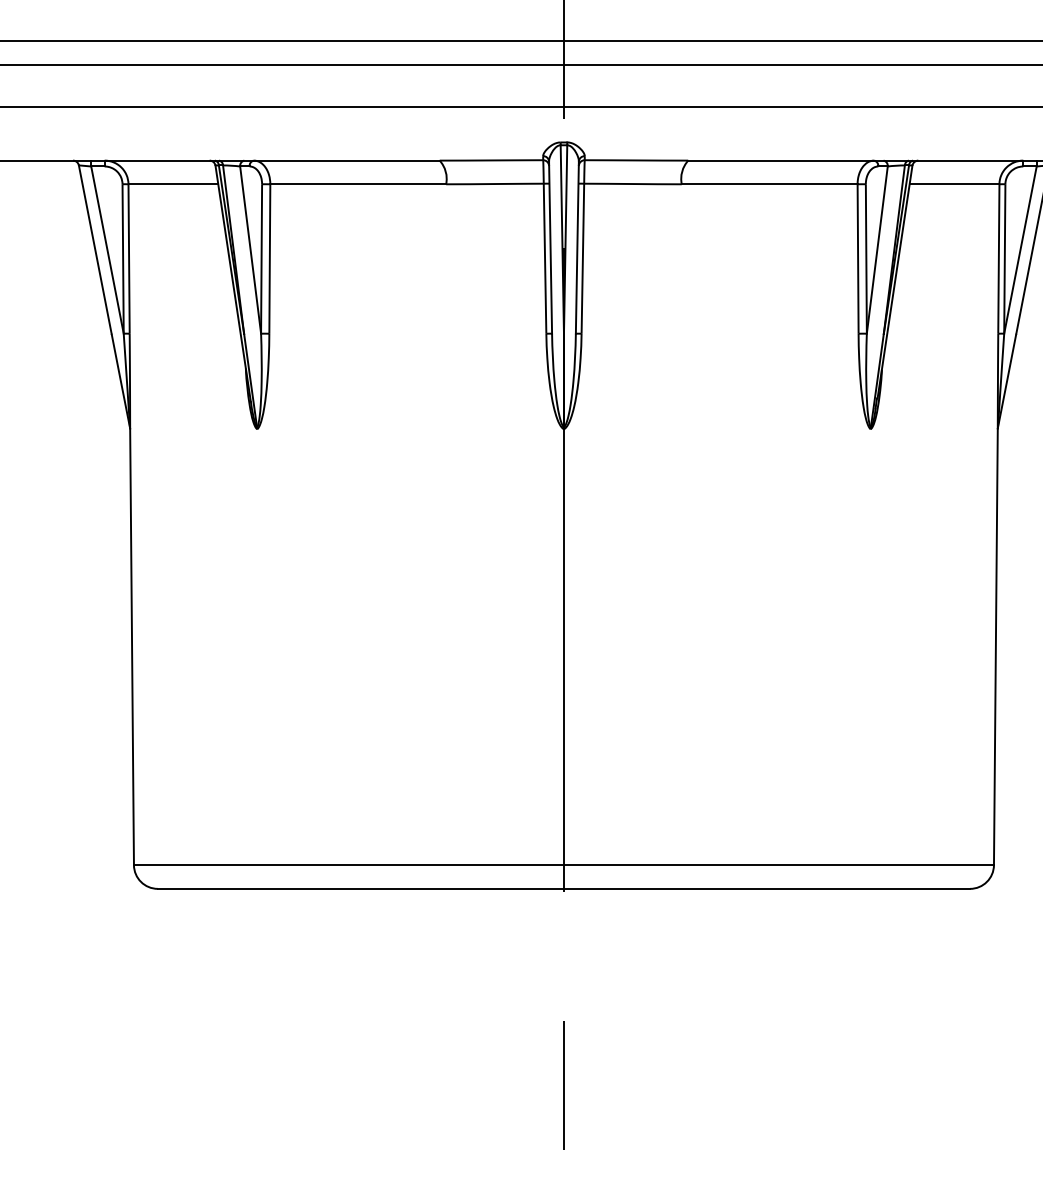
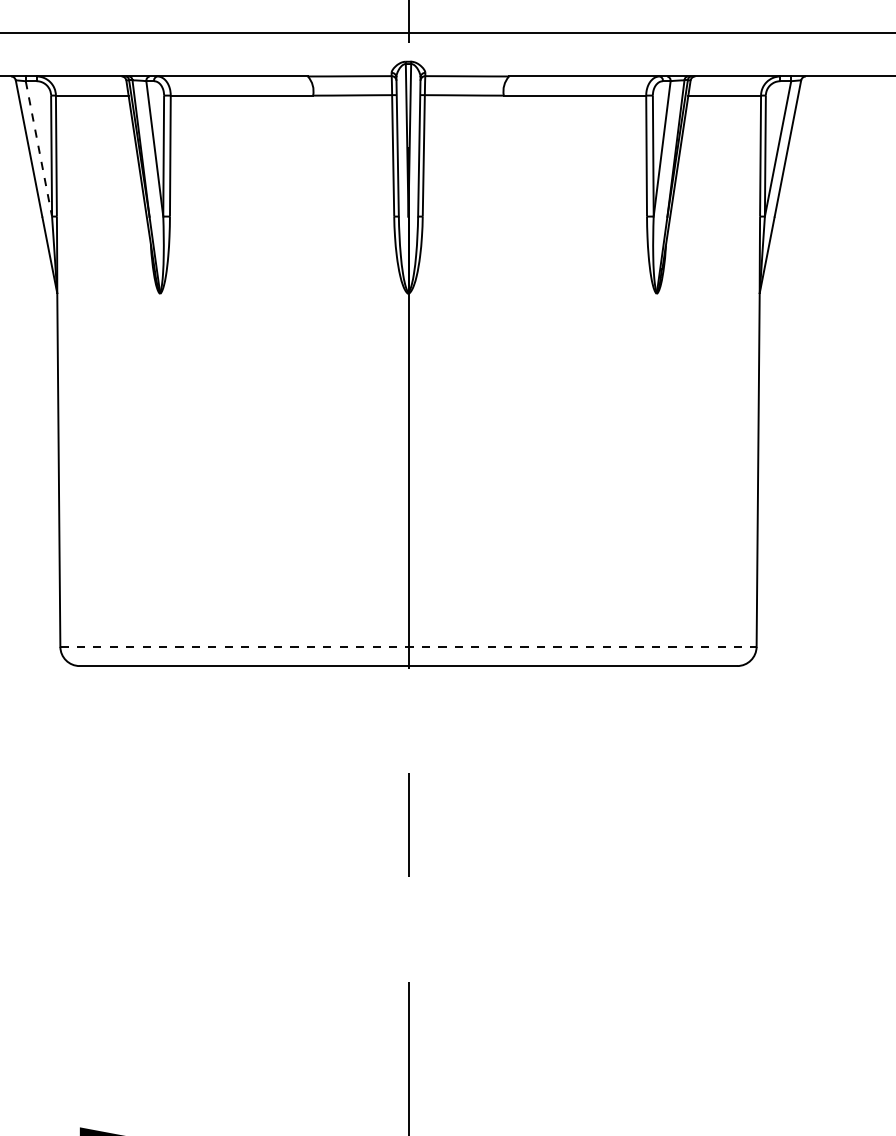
line: (106, 249) -> (38, 148), solid -> dashed
line: (563, 864) -> (408, 646), solid -> dashed

